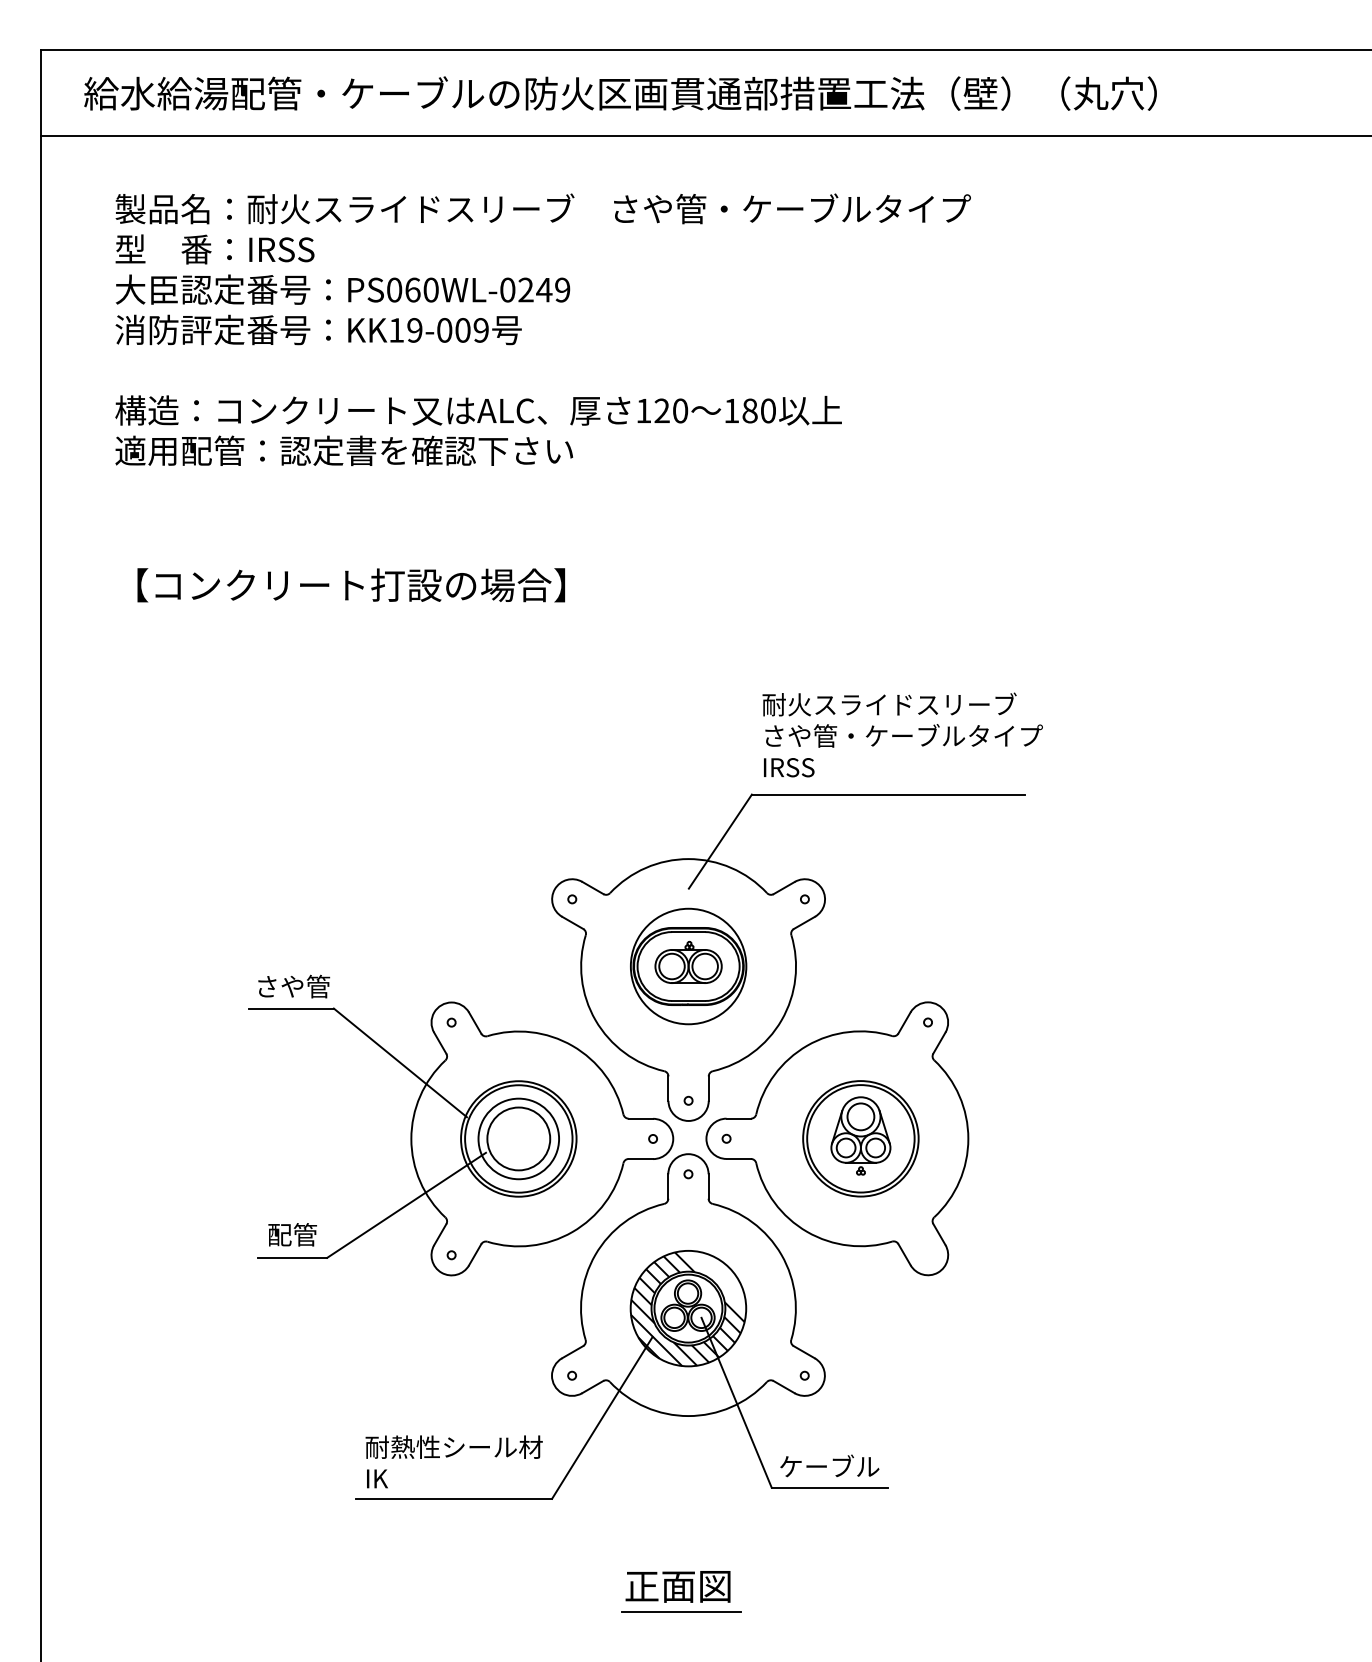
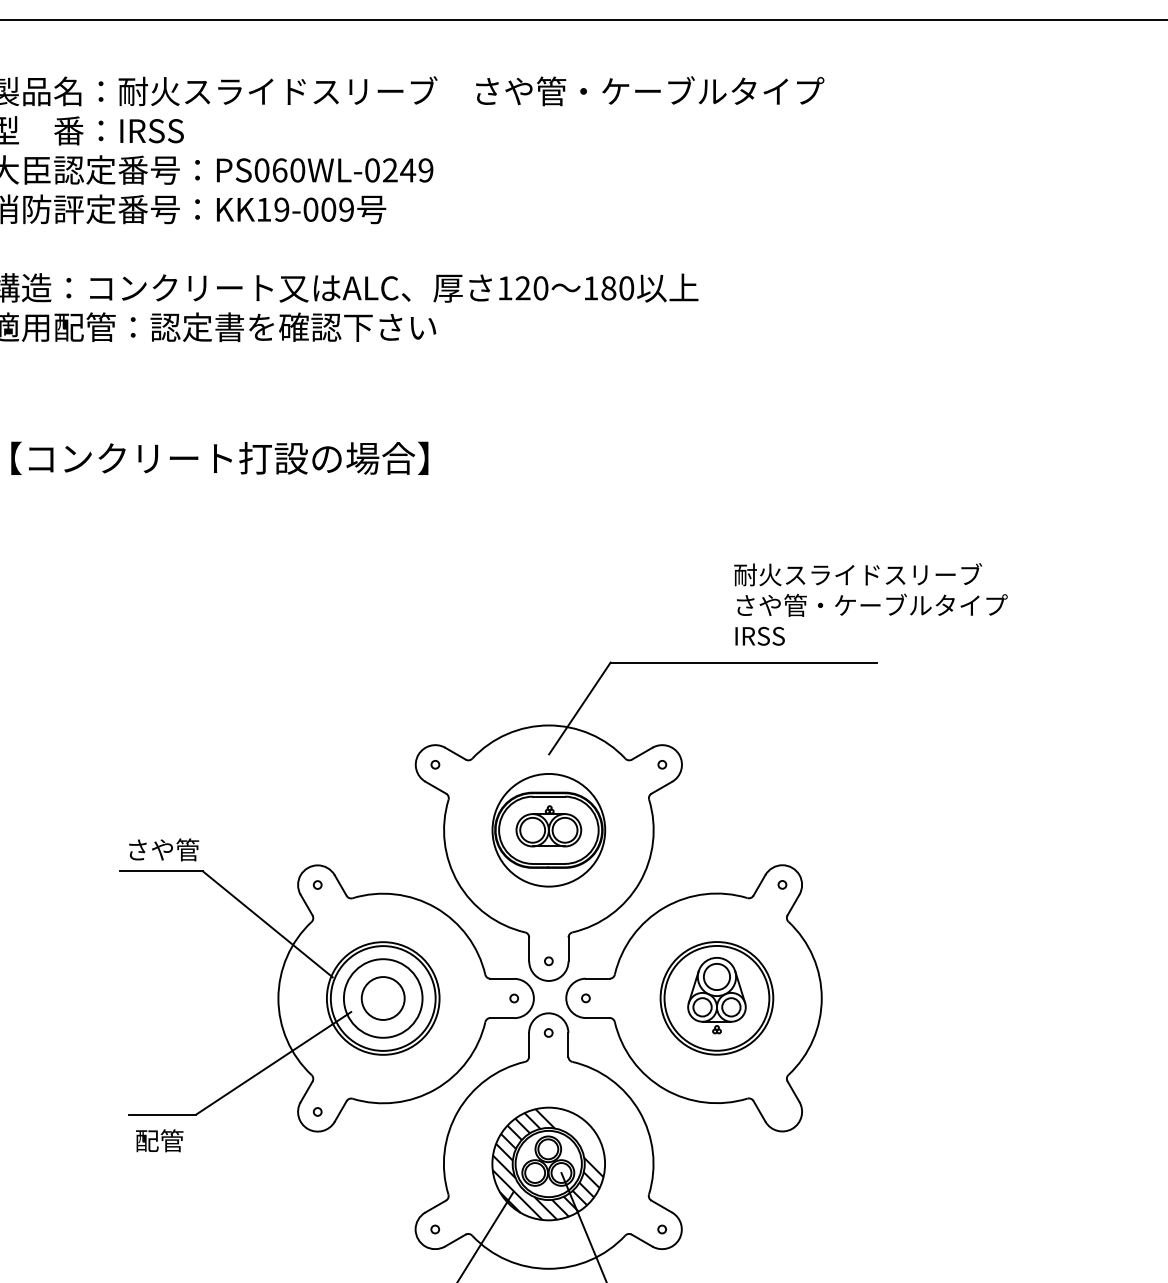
text: (902, 734) -> (870, 603), moved
circle: (518, 1138) -> (382, 998), size x0.7
text: (292, 1234) -> (159, 1140), moved

